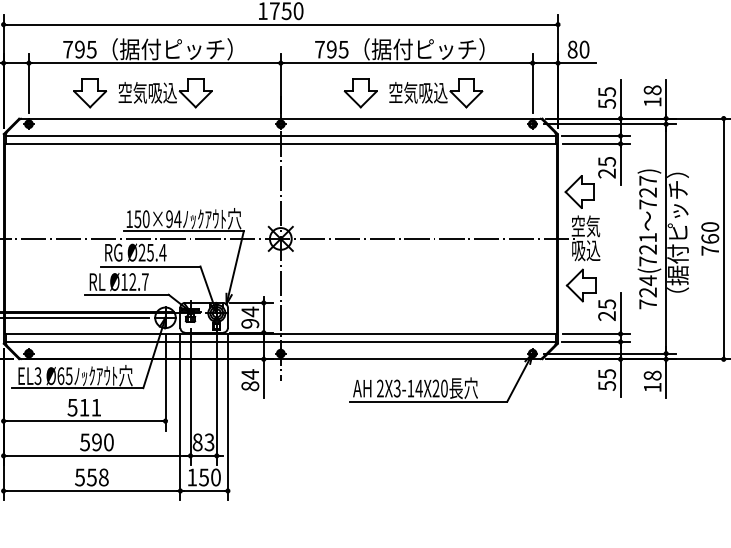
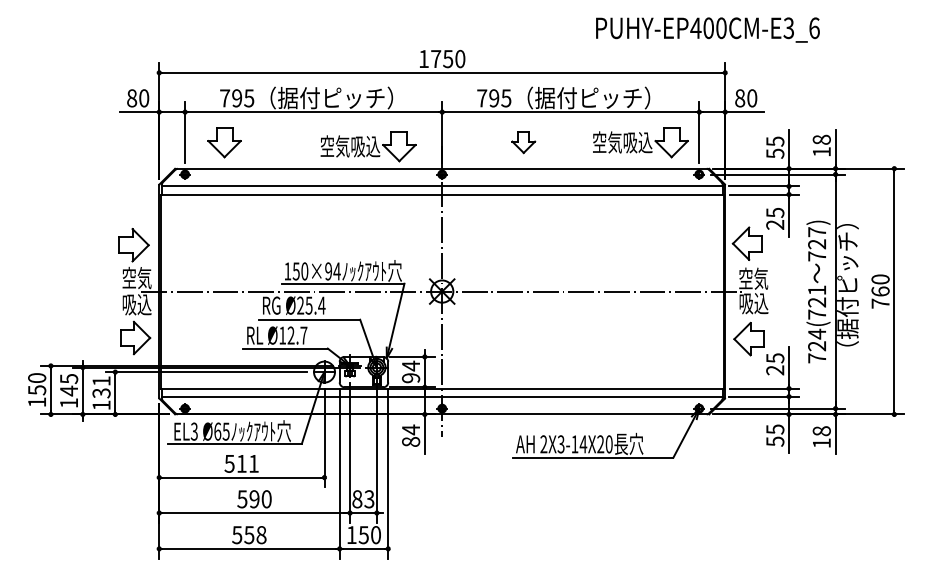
part: (90, 92) -> (224, 142), moved
part: (165, 92) -> (368, 146), moved
part: (360, 92) -> (523, 142), size x0.7
part: (435, 92) -> (640, 142), moved

